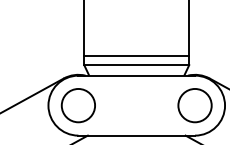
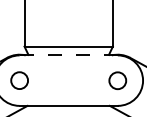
line: (136, 55) -> (68, 38), removed
line: (137, 75) -> (69, 55), solid -> dashed
circle: (78, 105) -> (19, 80), size x0.6
circle: (194, 105) -> (117, 80), size x0.6

